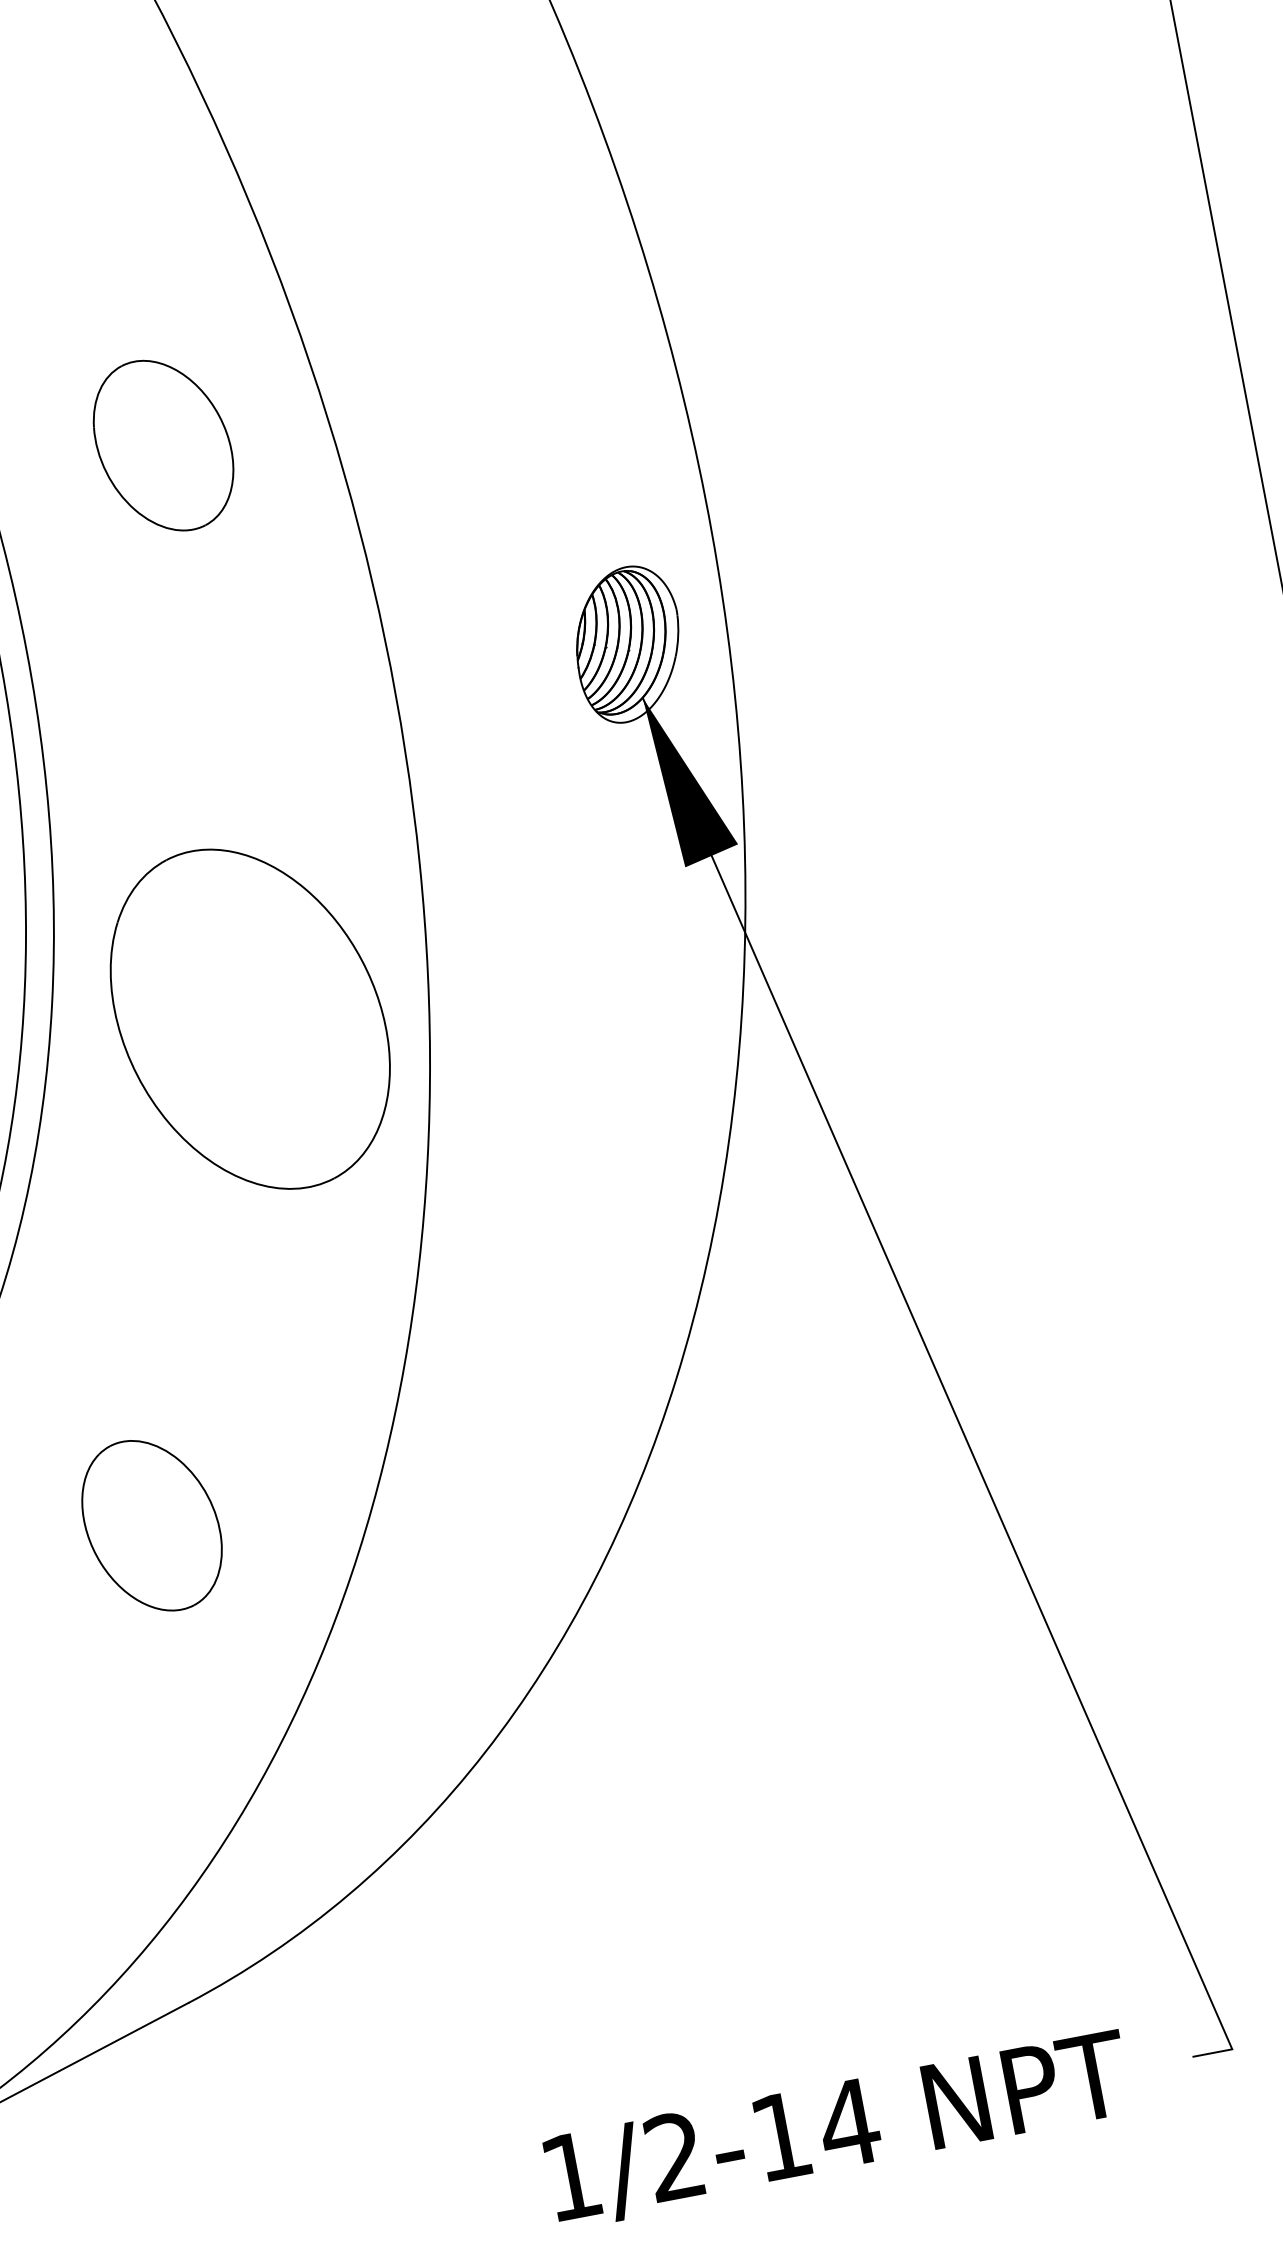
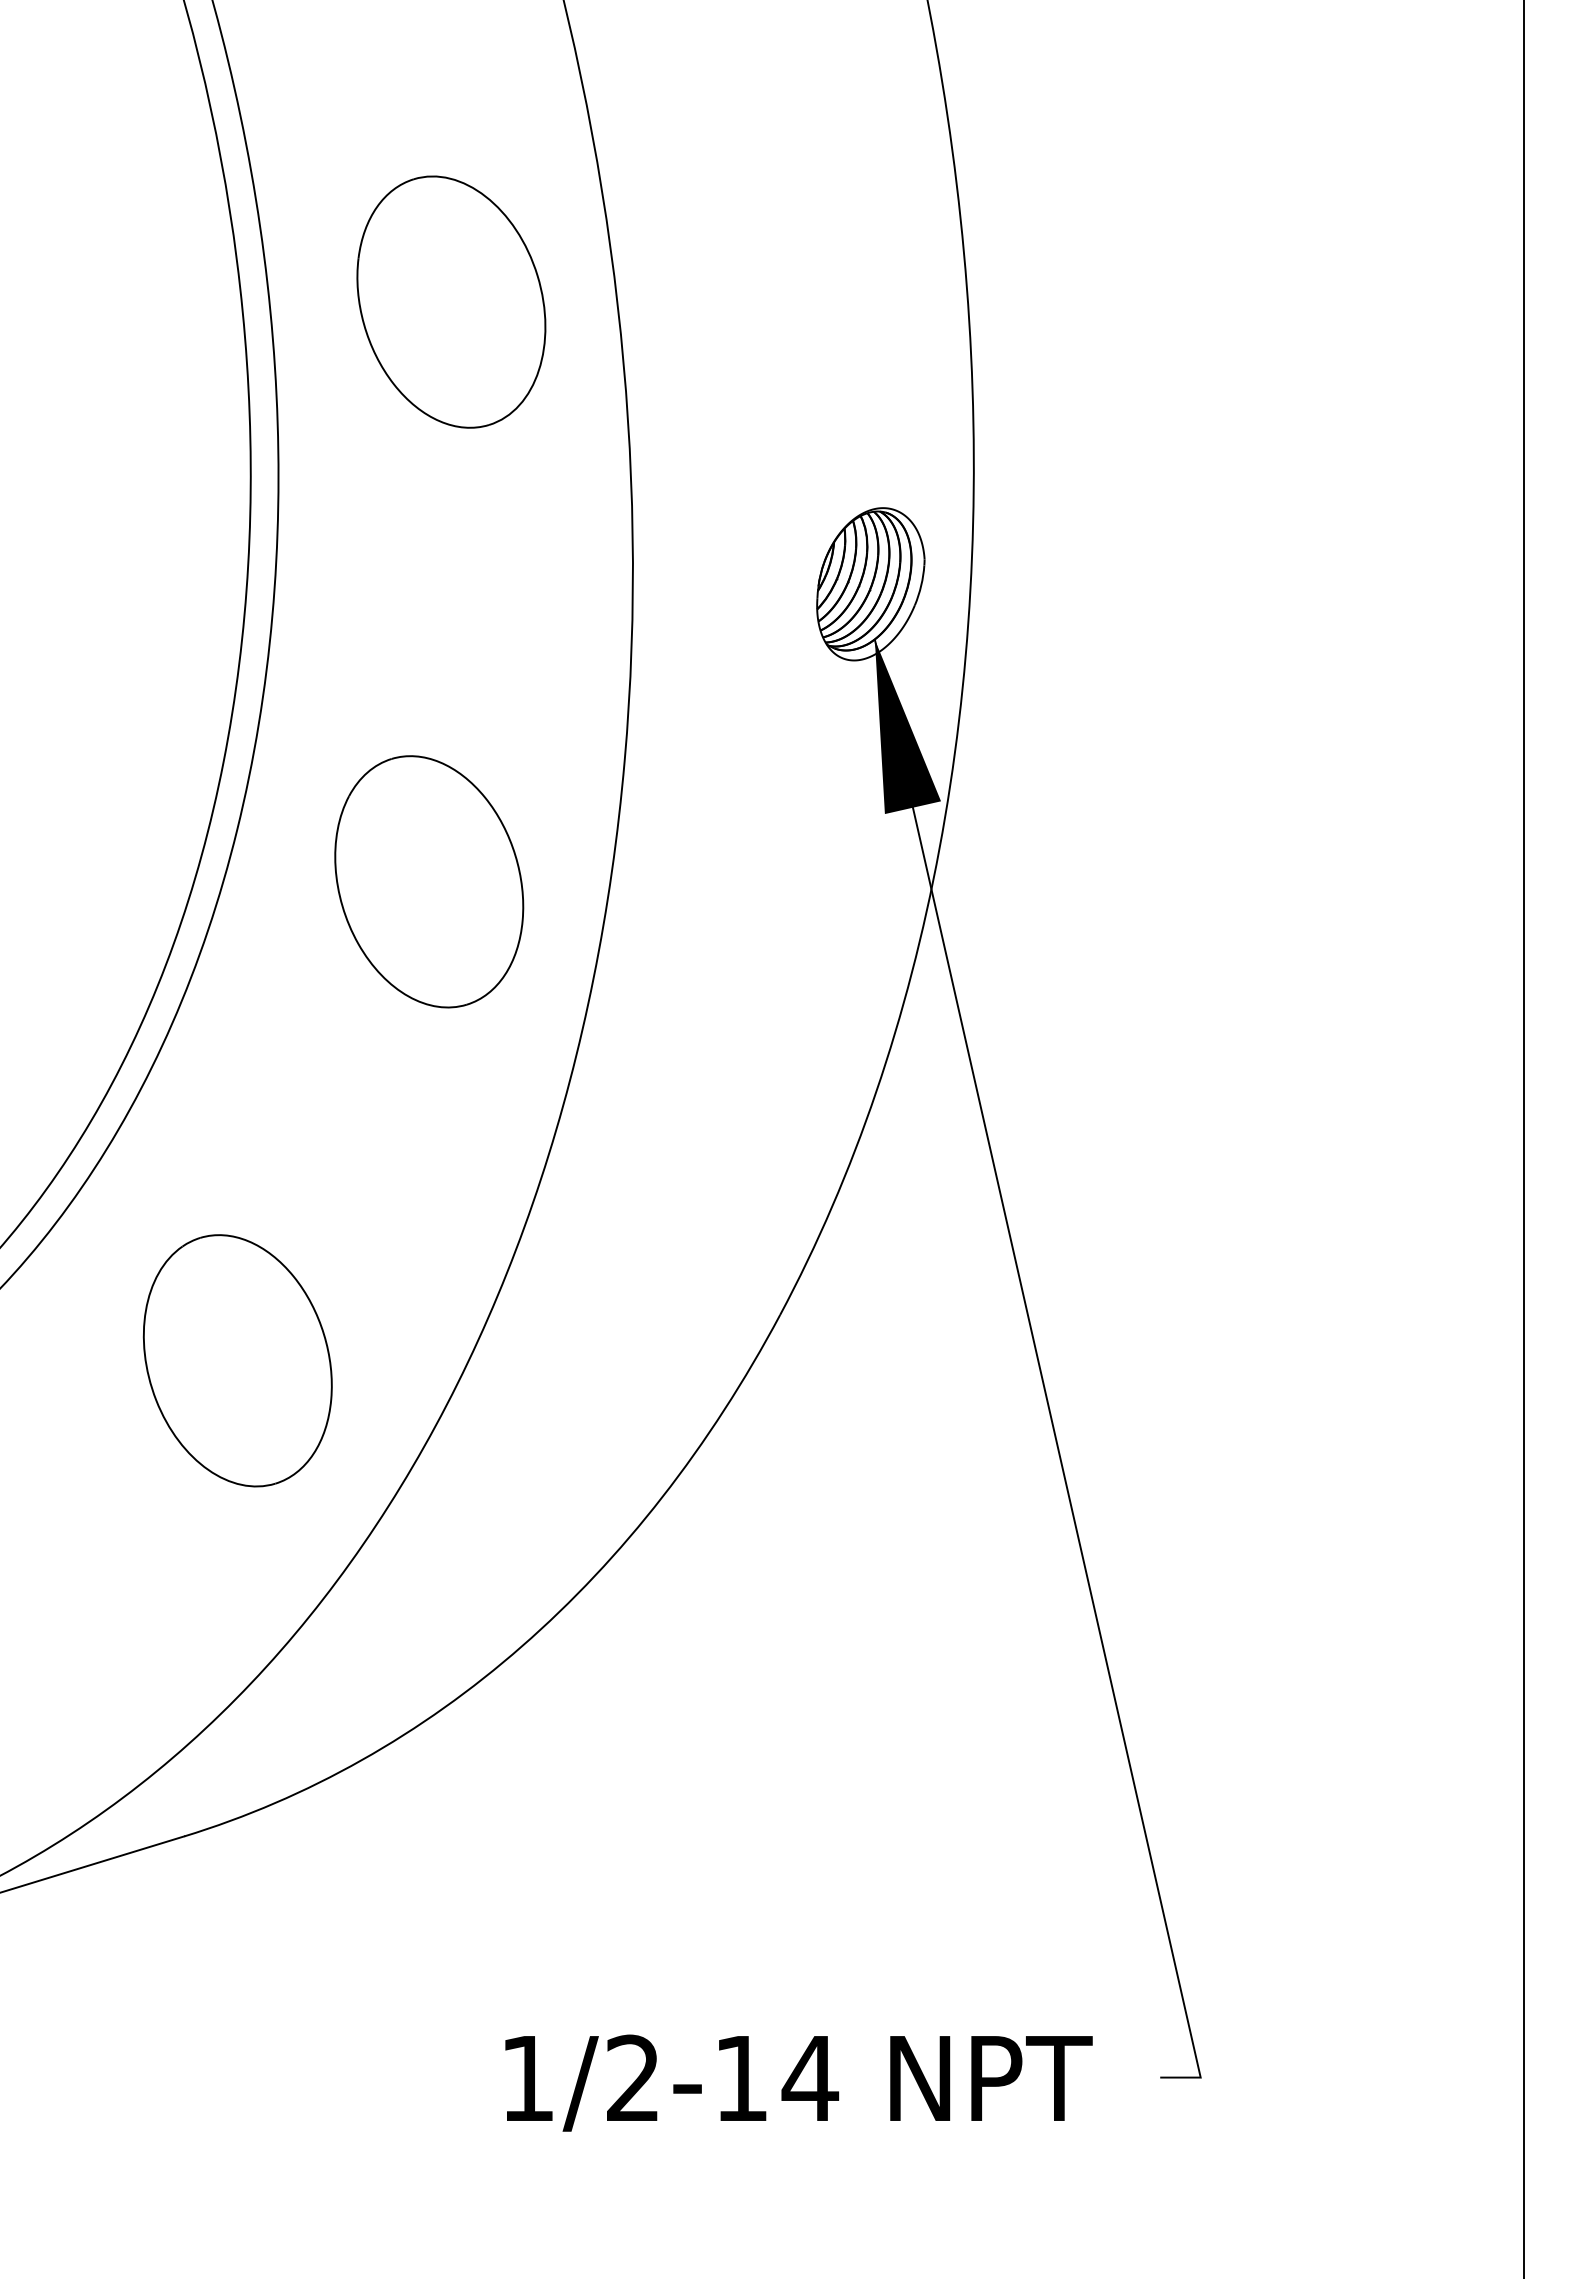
part: (163, 445) -> (451, 301), size x1.43
part: (250, 1018) -> (429, 881), size x0.71
part: (151, 1525) -> (237, 1360), size x1.43

